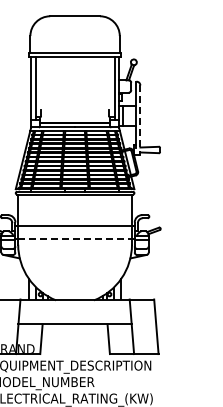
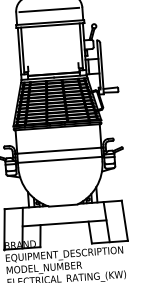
line: (74, 36) -> (48, 10), added
line: (140, 119) -> (102, 68), dashed -> solid
line: (75, 238) -> (60, 159), dashed -> solid

